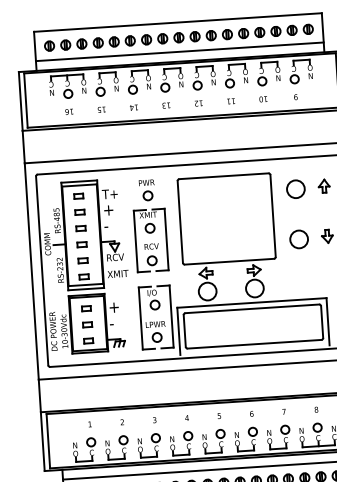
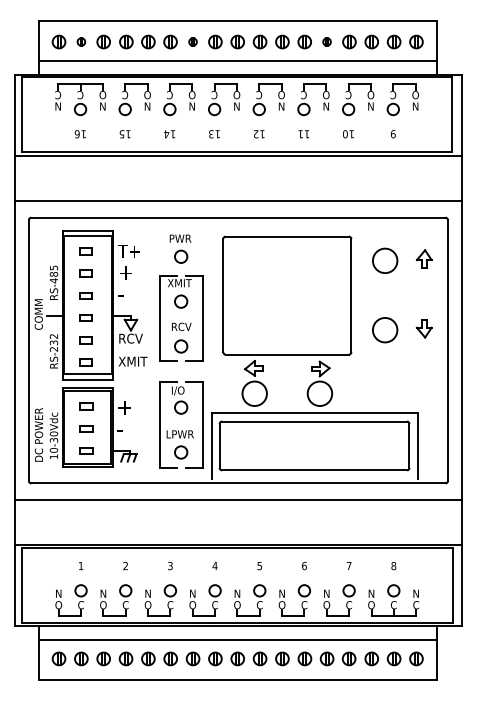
part: (243, 33) -> (326, 41), size x0.6
part: (146, 39) -> (192, 41), size x0.6
part: (65, 44) -> (81, 41), size x0.6

